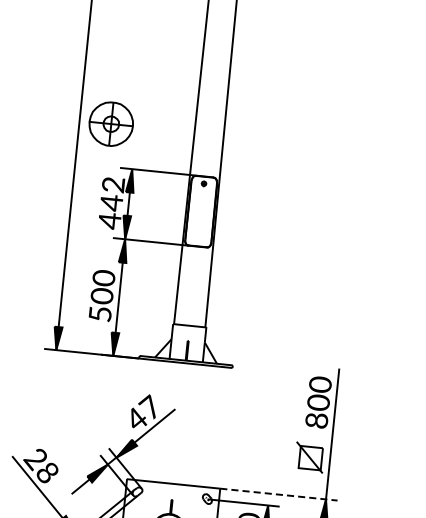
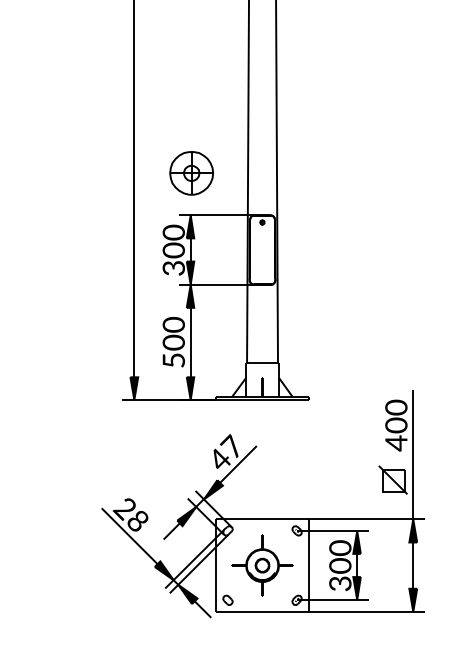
part: (111, 124) -> (191, 173), moved
text: (111, 202) -> (173, 250), 442 -> 300
text: (316, 420) -> (396, 443), 800 -> 400
line: (279, 494) -> (367, 519), dashed -> solid

